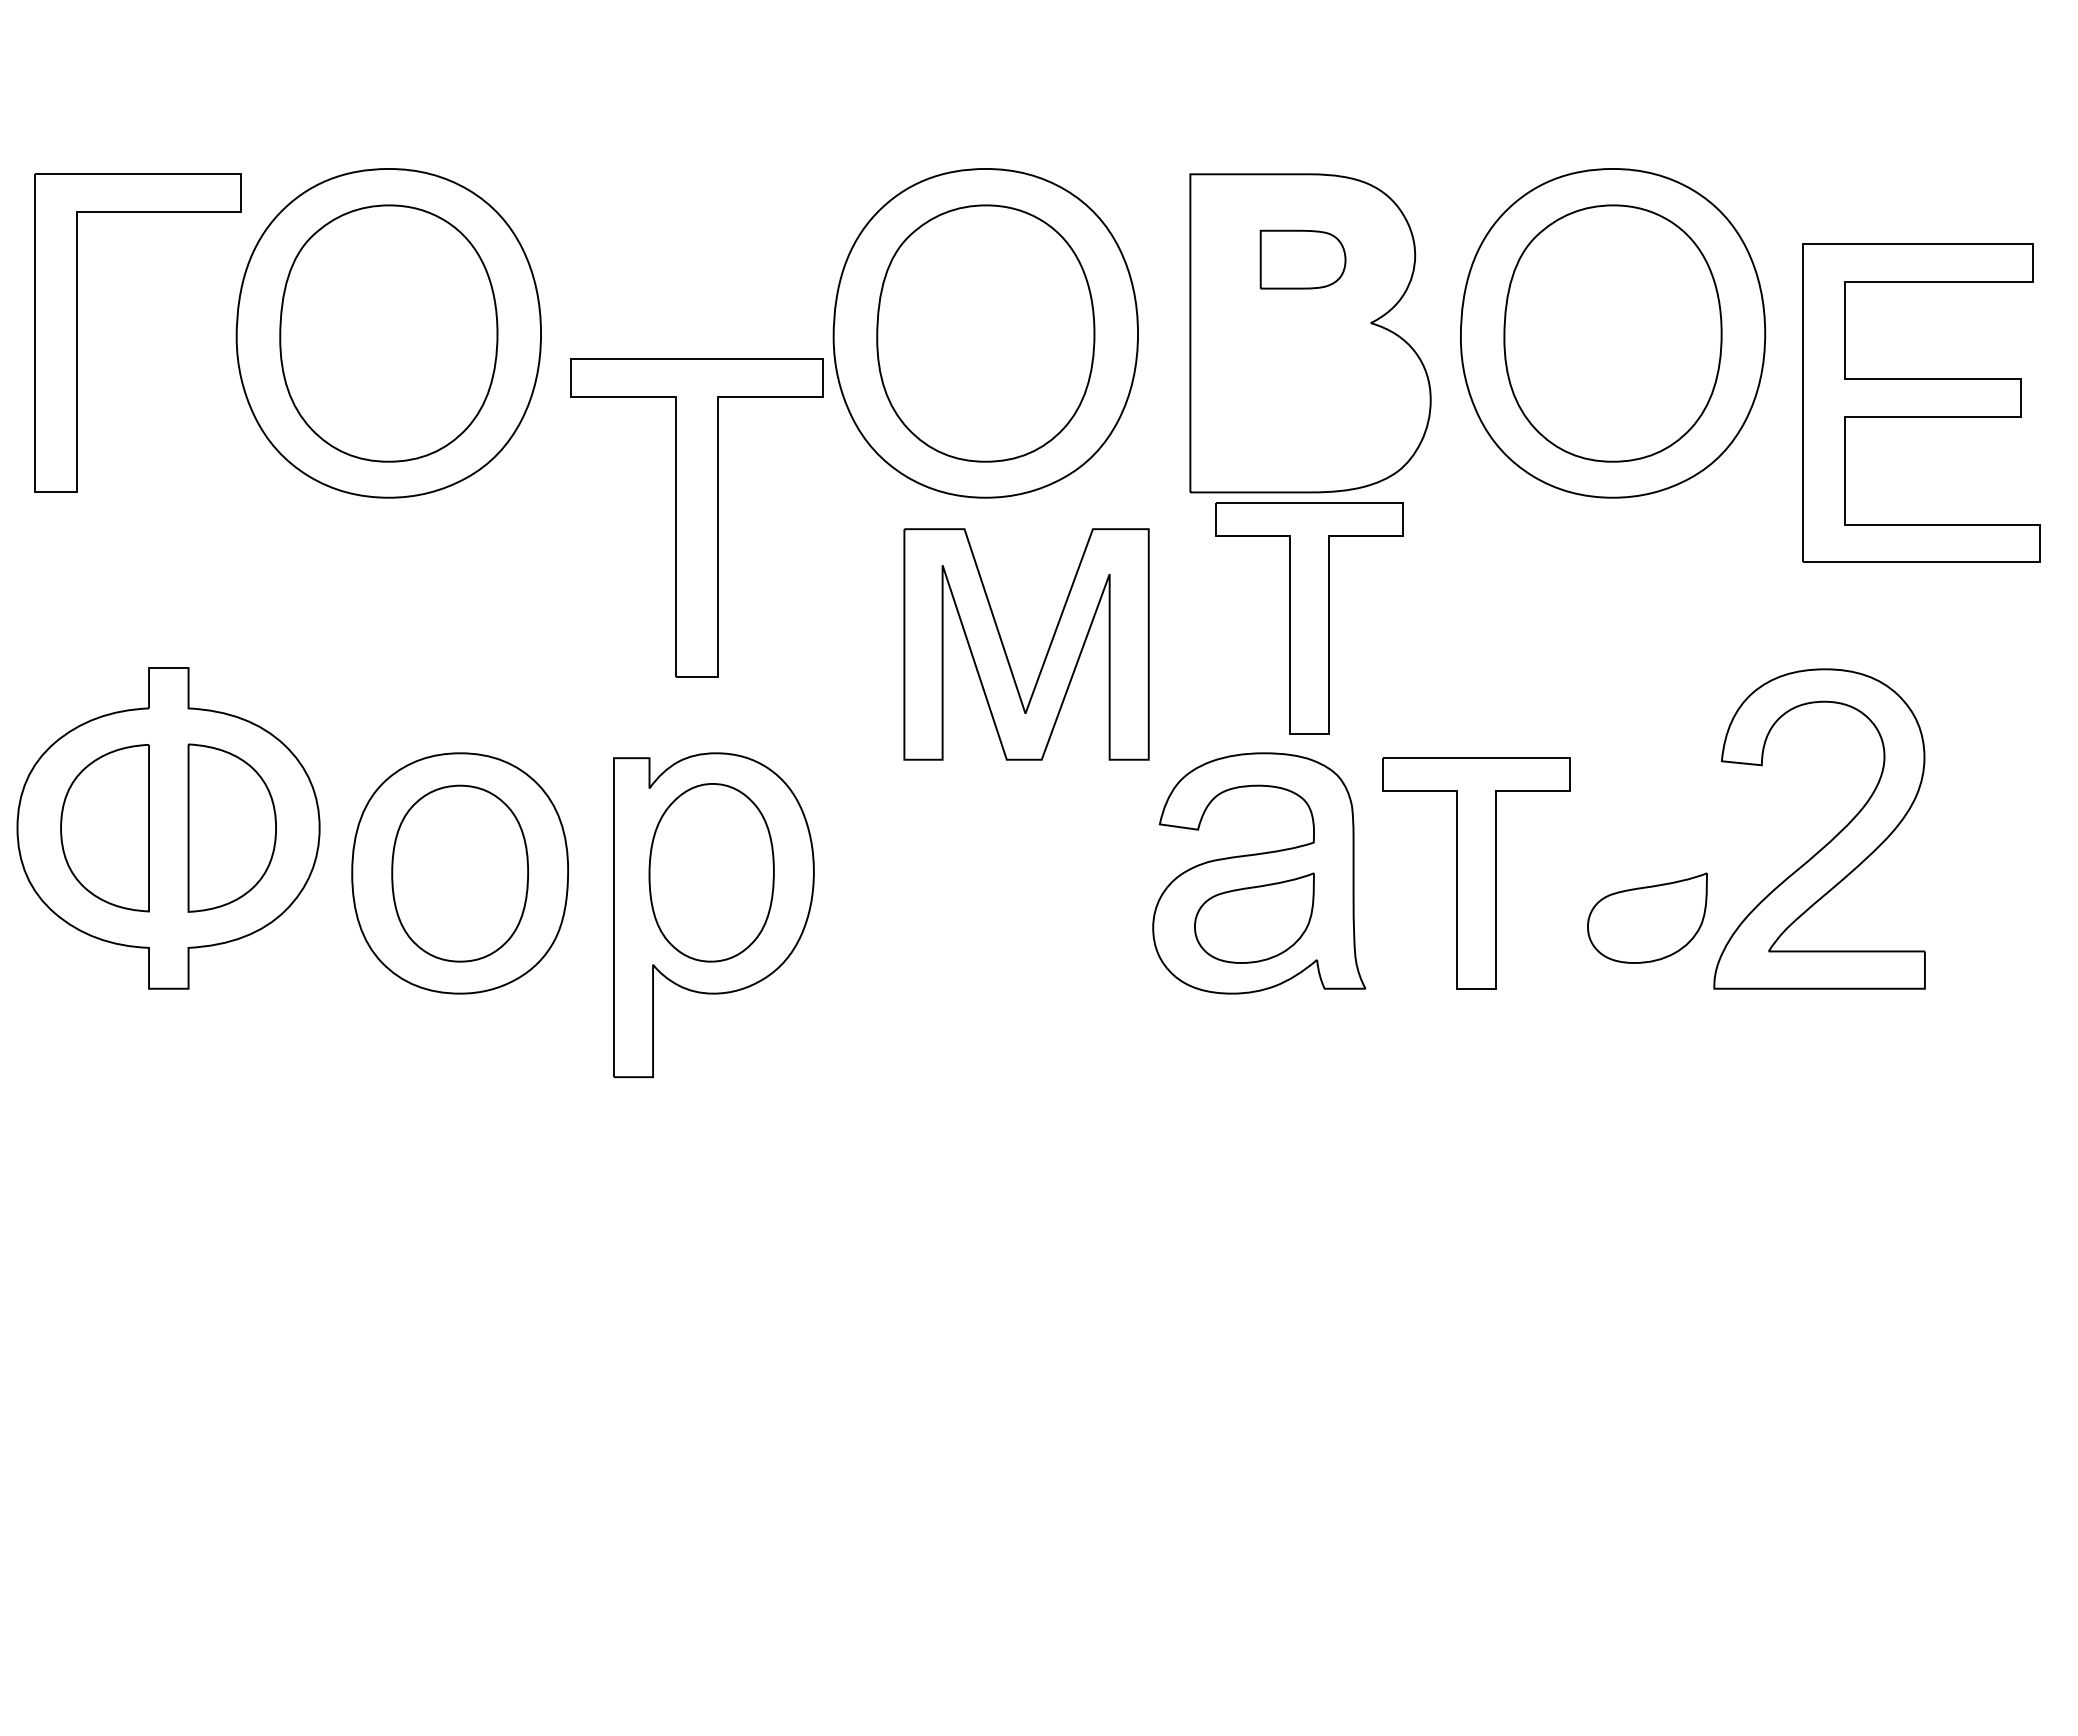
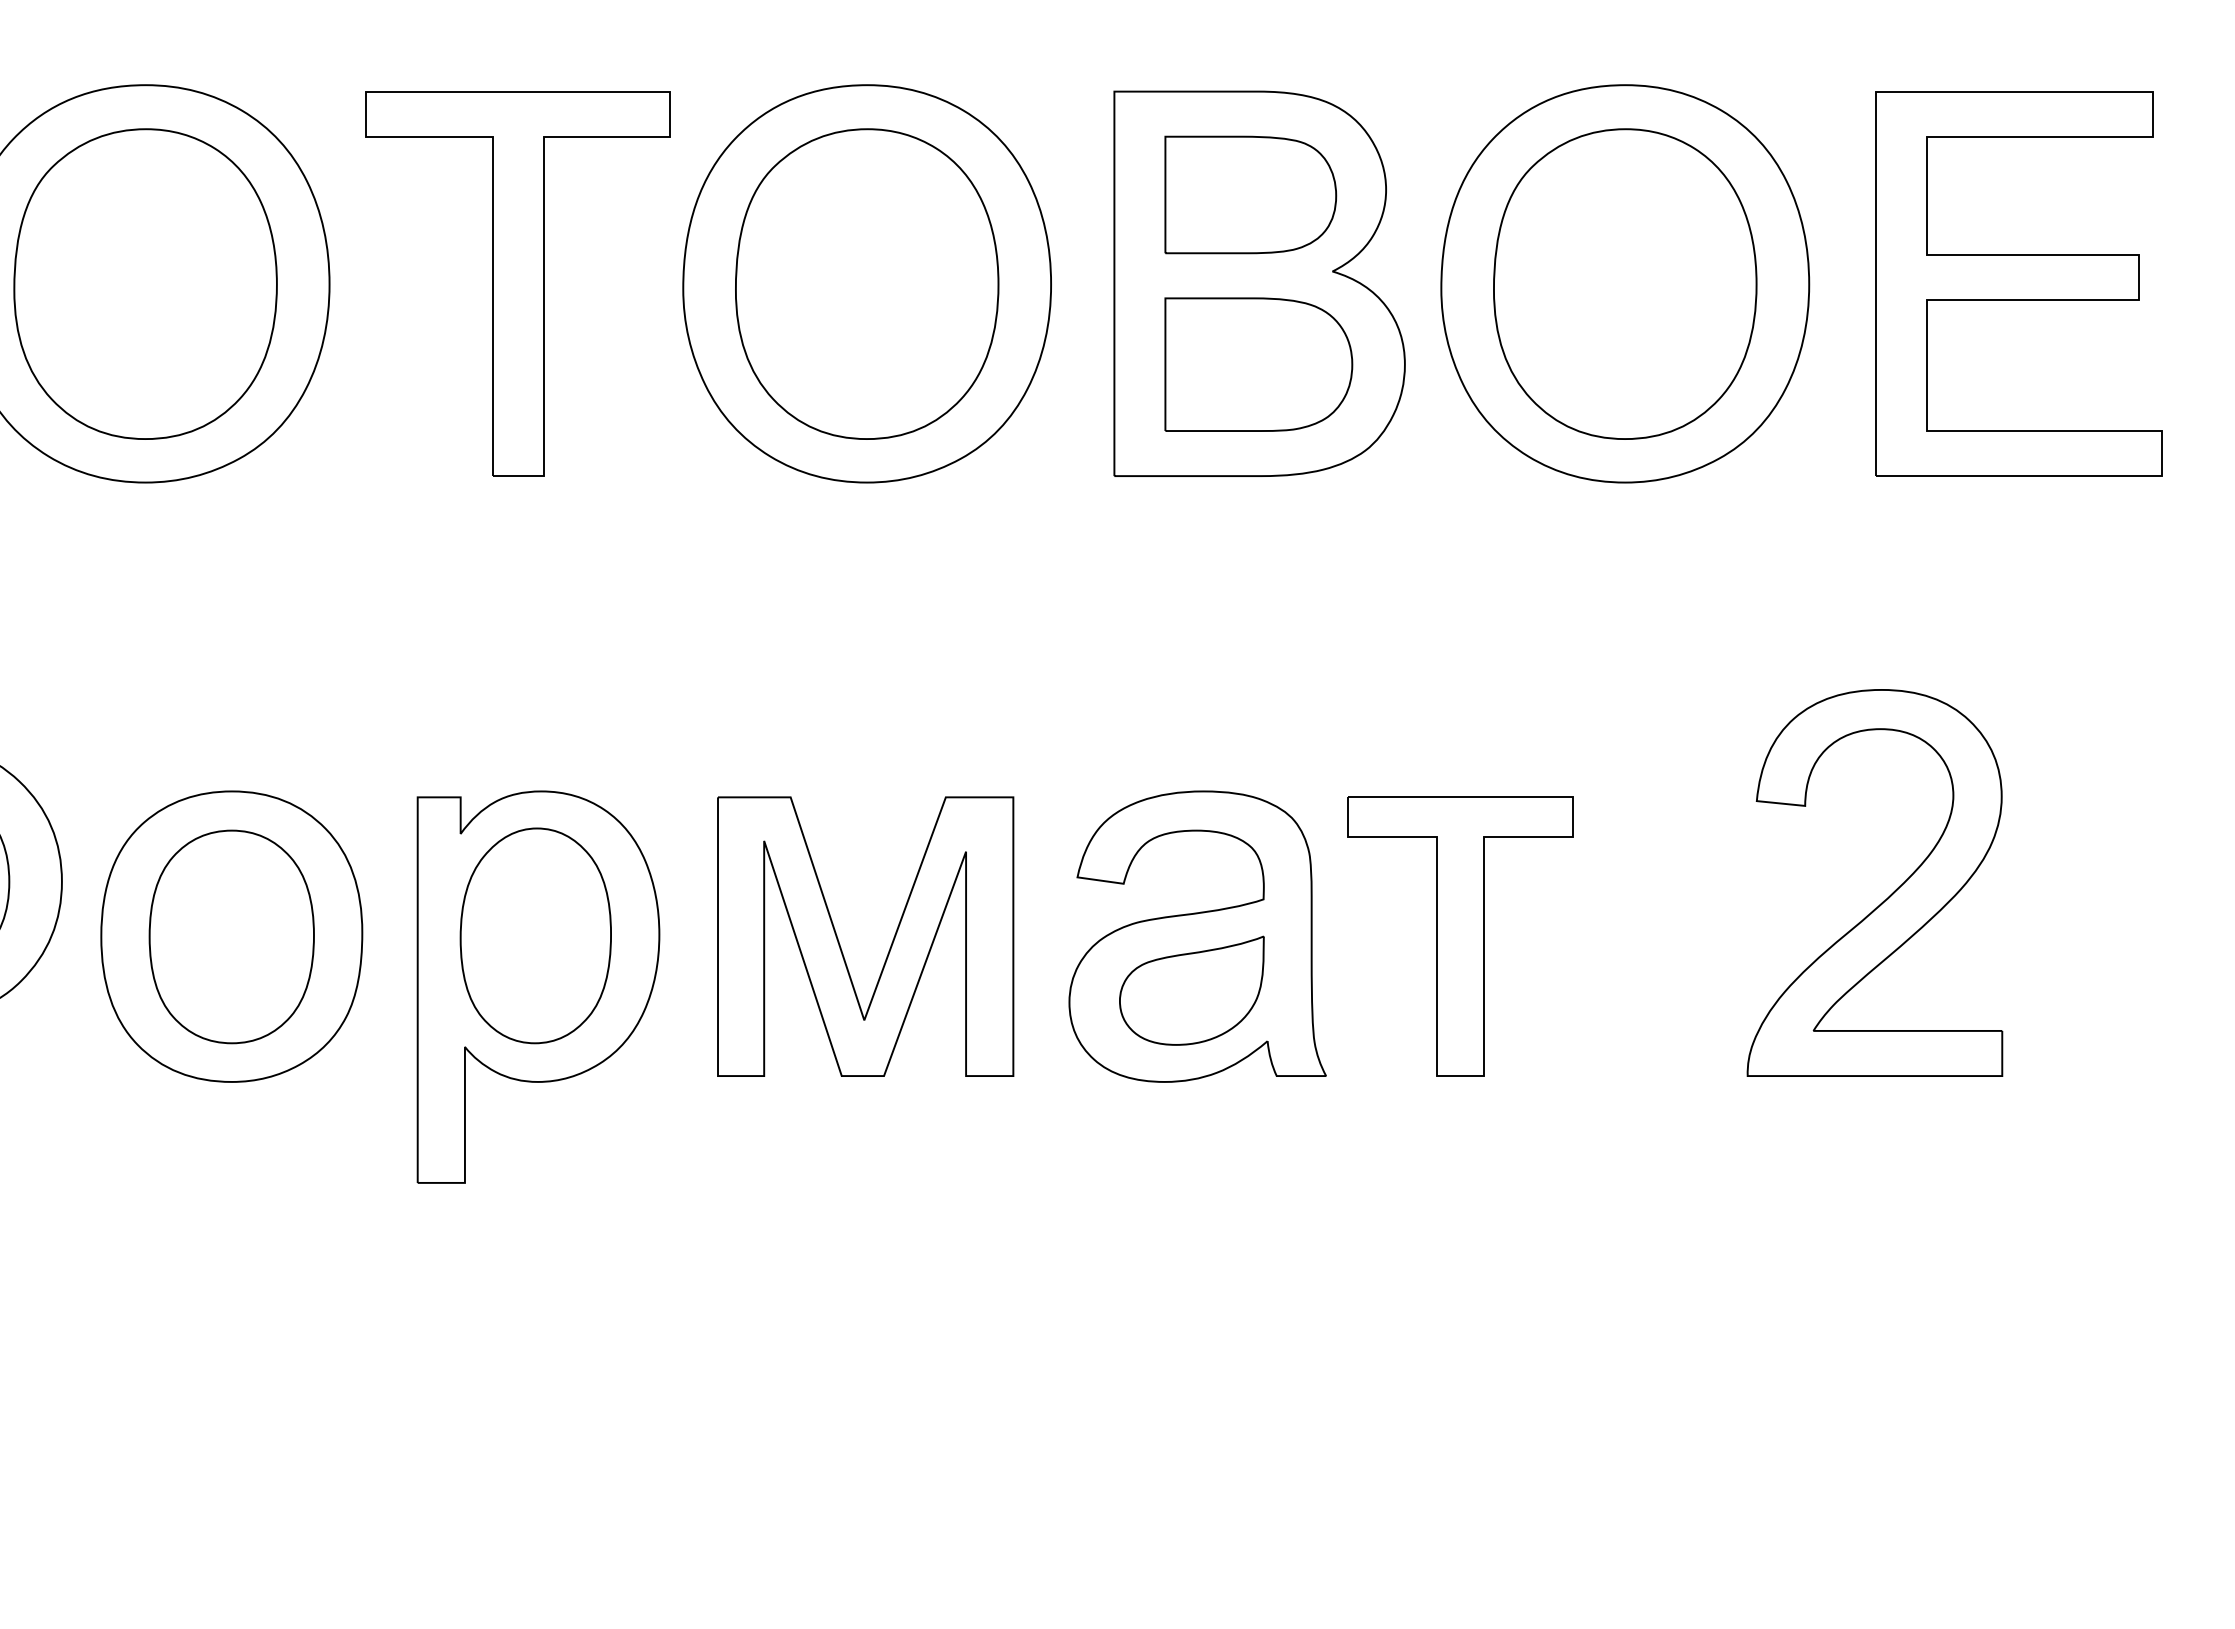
part: (1302, 259) -> (1249, 194), size x1.67
part: (1309, 399) -> (1258, 363), added
part: (1921, 402) -> (2018, 282), moved
part: (696, 517) -> (517, 282), moved
part: (1309, 618) -> (1258, 628), removed
part: (1006, 652) -> (841, 946), moved
part: (1647, 917) -> (1666, 989), removed

